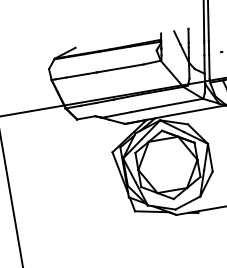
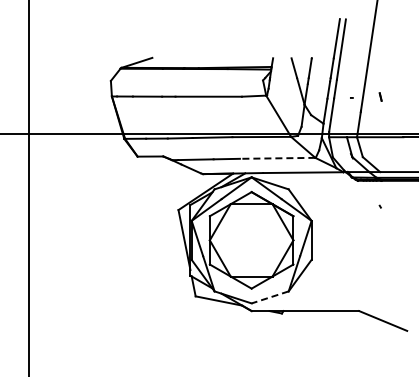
line: (176, 103) -> (277, 158), solid -> dashed
line: (187, 203) -> (269, 297), solid -> dashed

